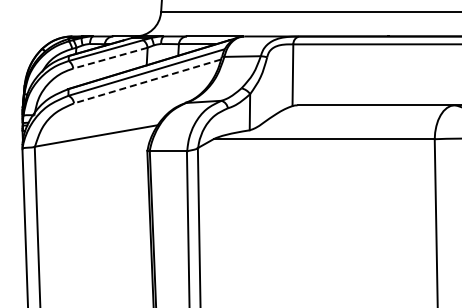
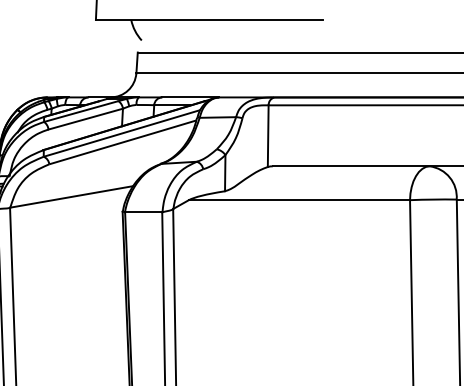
line: (110, 58) -> (85, 119), dashed -> solid
line: (147, 81) -> (122, 142), dashed -> solid

